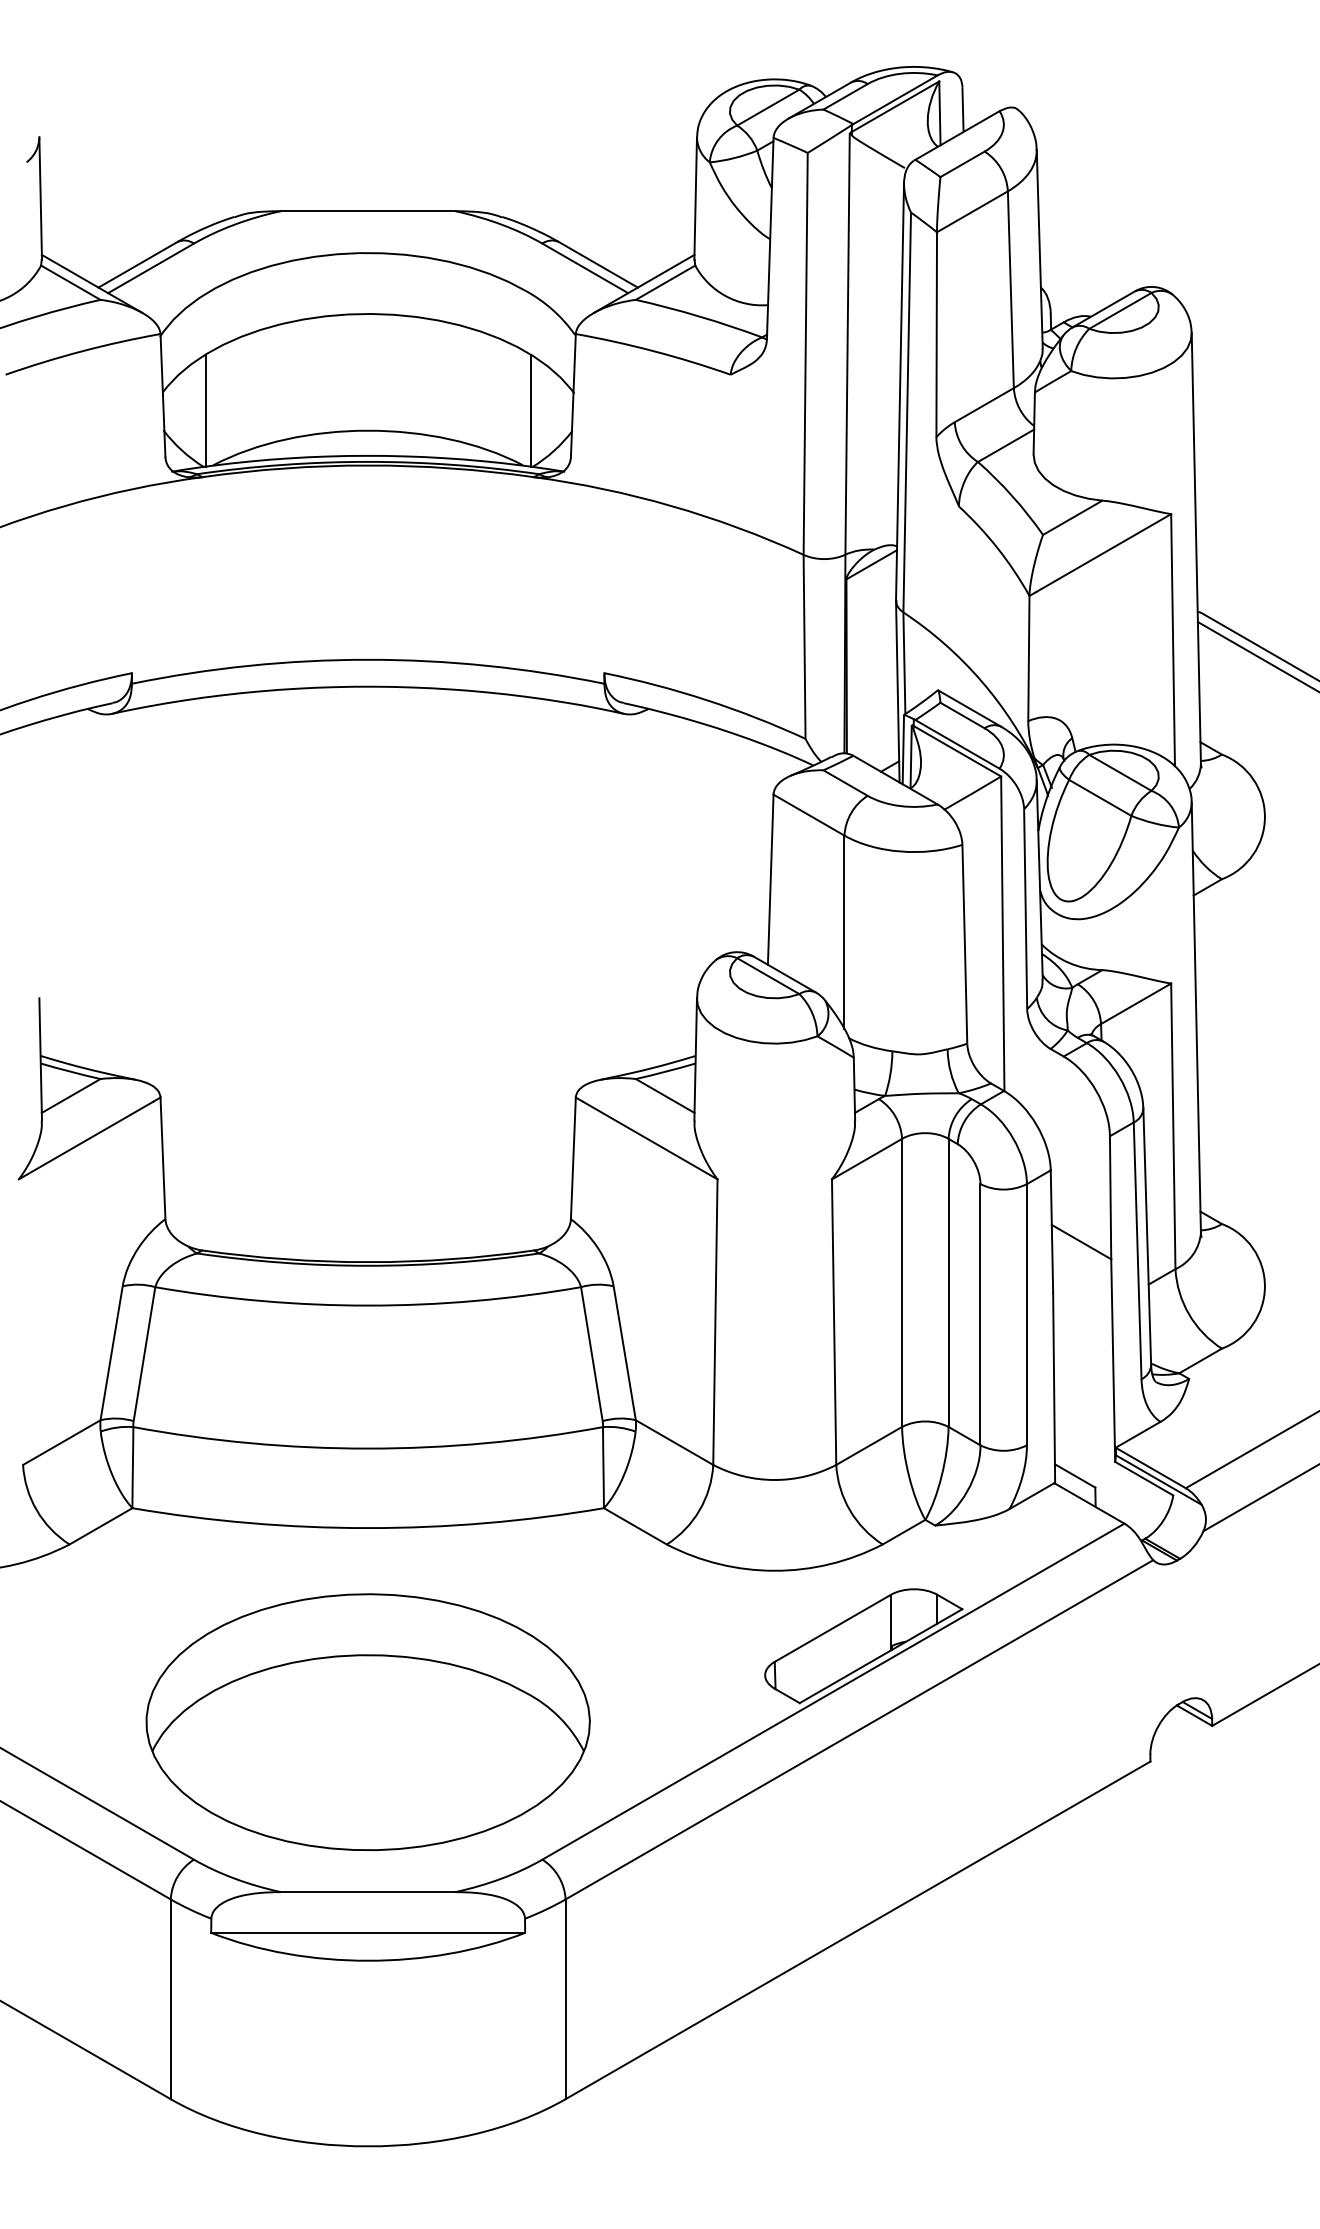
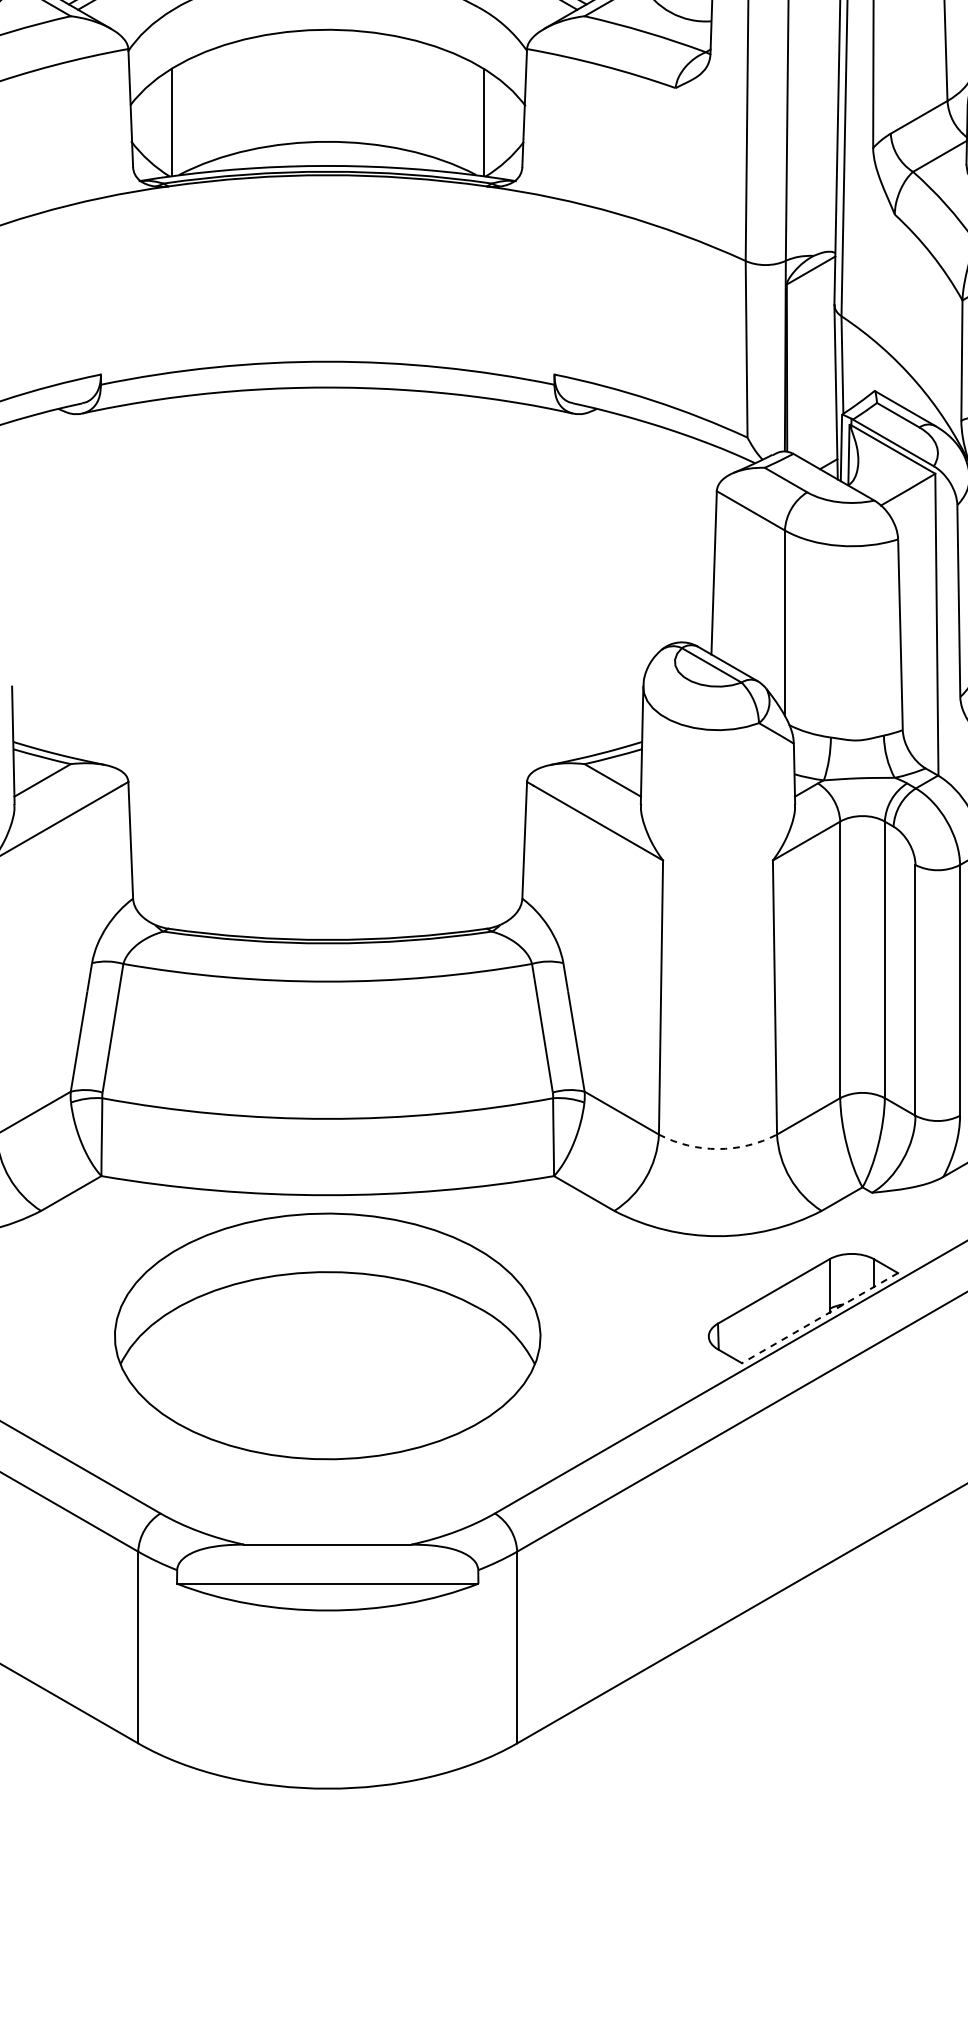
arc: (774, 1480) -> (717, 1149), solid -> dashed
line: (881, 1656) -> (820, 1318), solid -> dashed
part: (367, 1722) -> (327, 1336), moved

